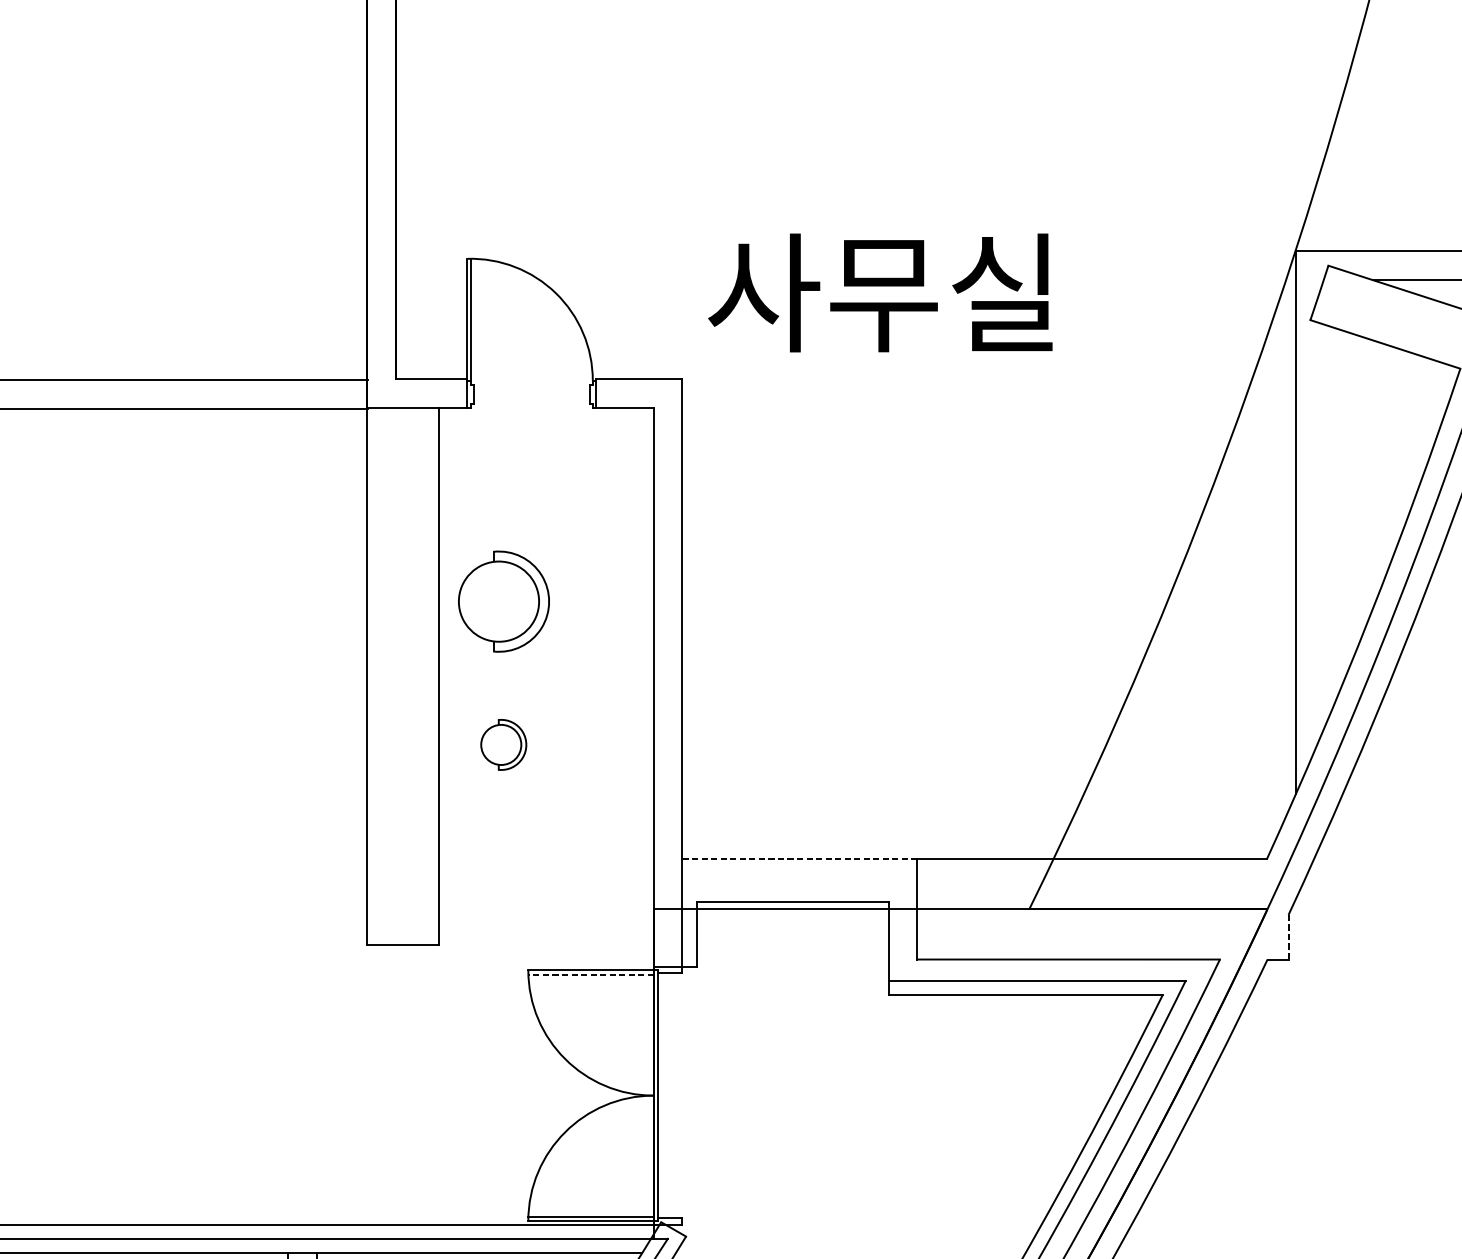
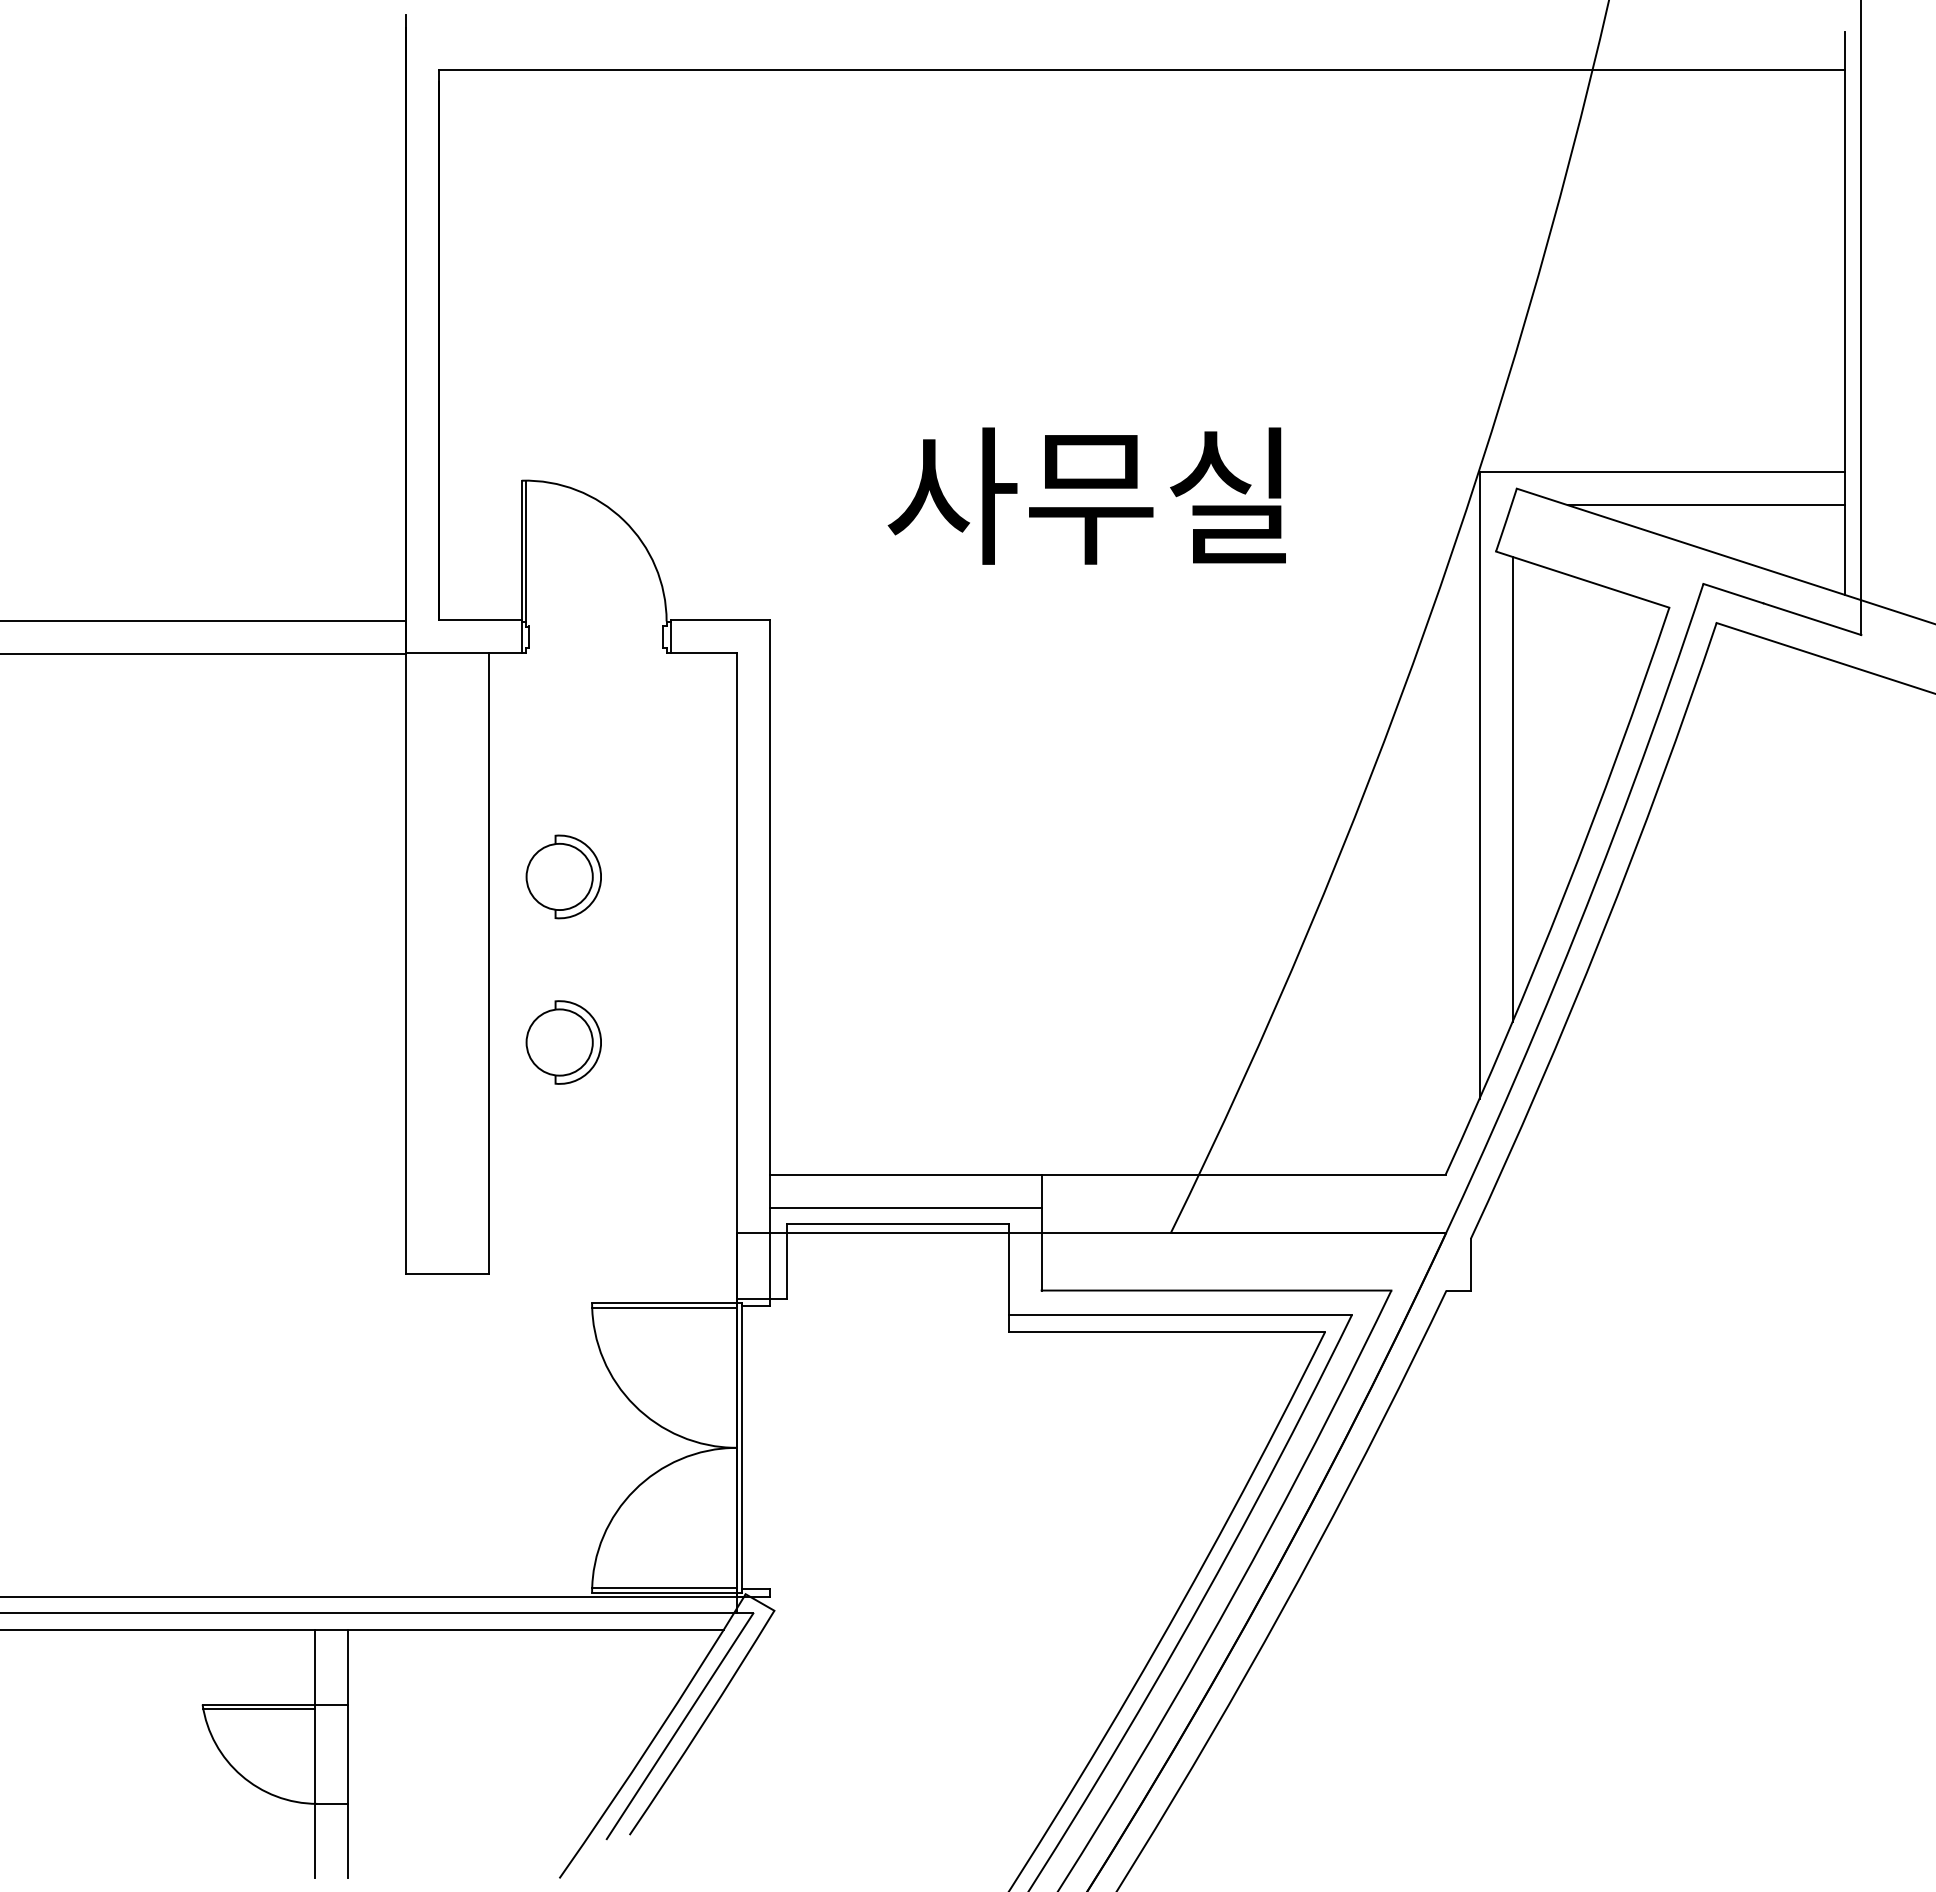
text: (879, 292) -> (1086, 495), moved
line: (1324, 525) -> (1512, 788), added
part: (503, 601) -> (563, 876), size x0.71
part: (503, 744) -> (563, 1042), size x1.43
line: (799, 859) -> (905, 1174), dashed -> solid
line: (799, 887) -> (905, 1207), added
line: (1288, 936) -> (1470, 1264), dashed -> solid
line: (590, 974) -> (664, 1307), dashed -> solid

